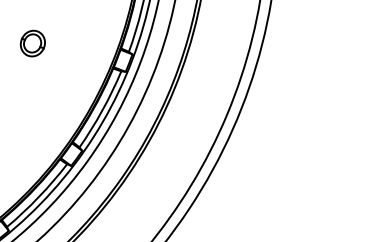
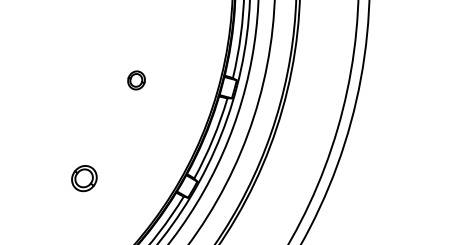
part: (32, 43) -> (136, 80), size x0.7

